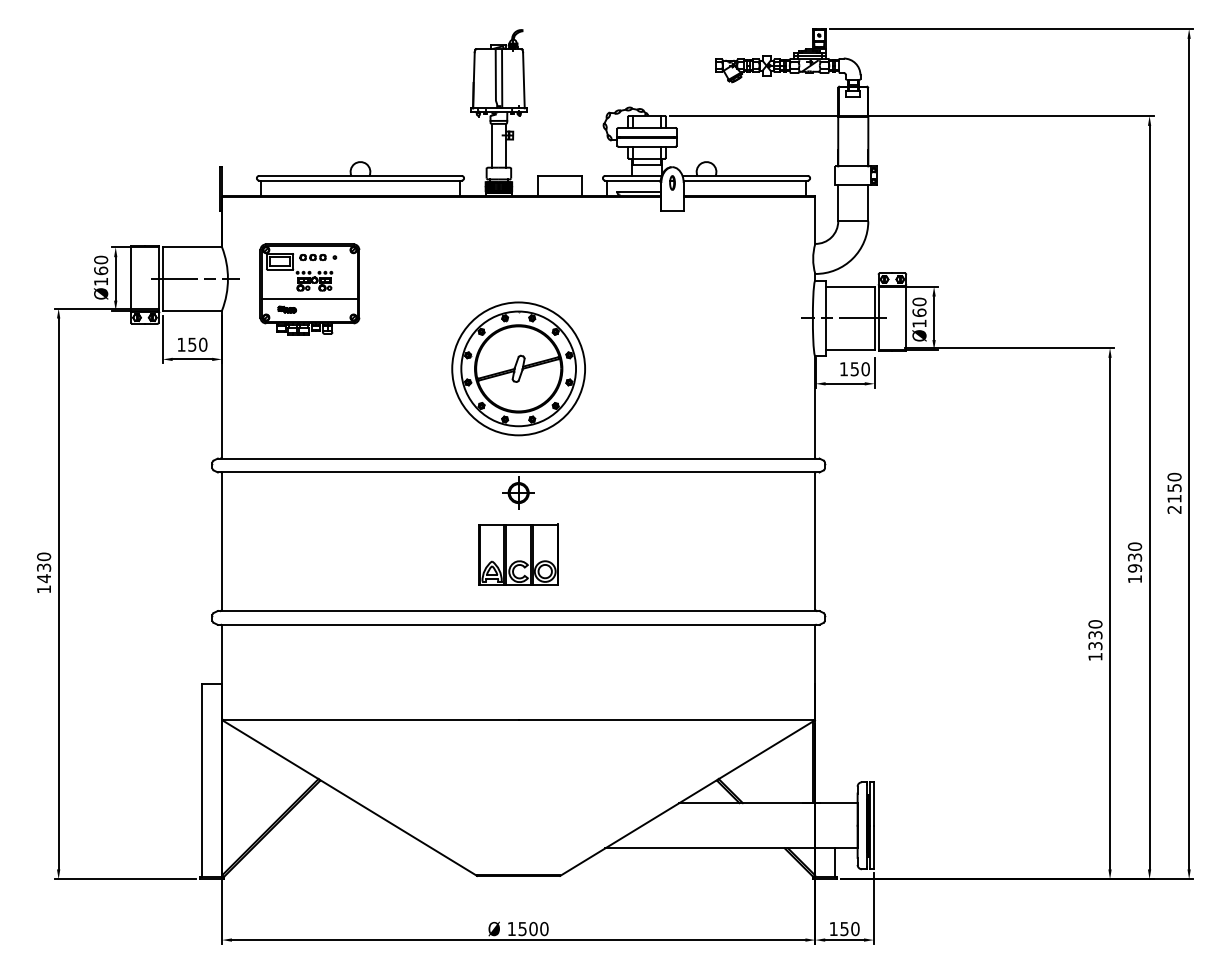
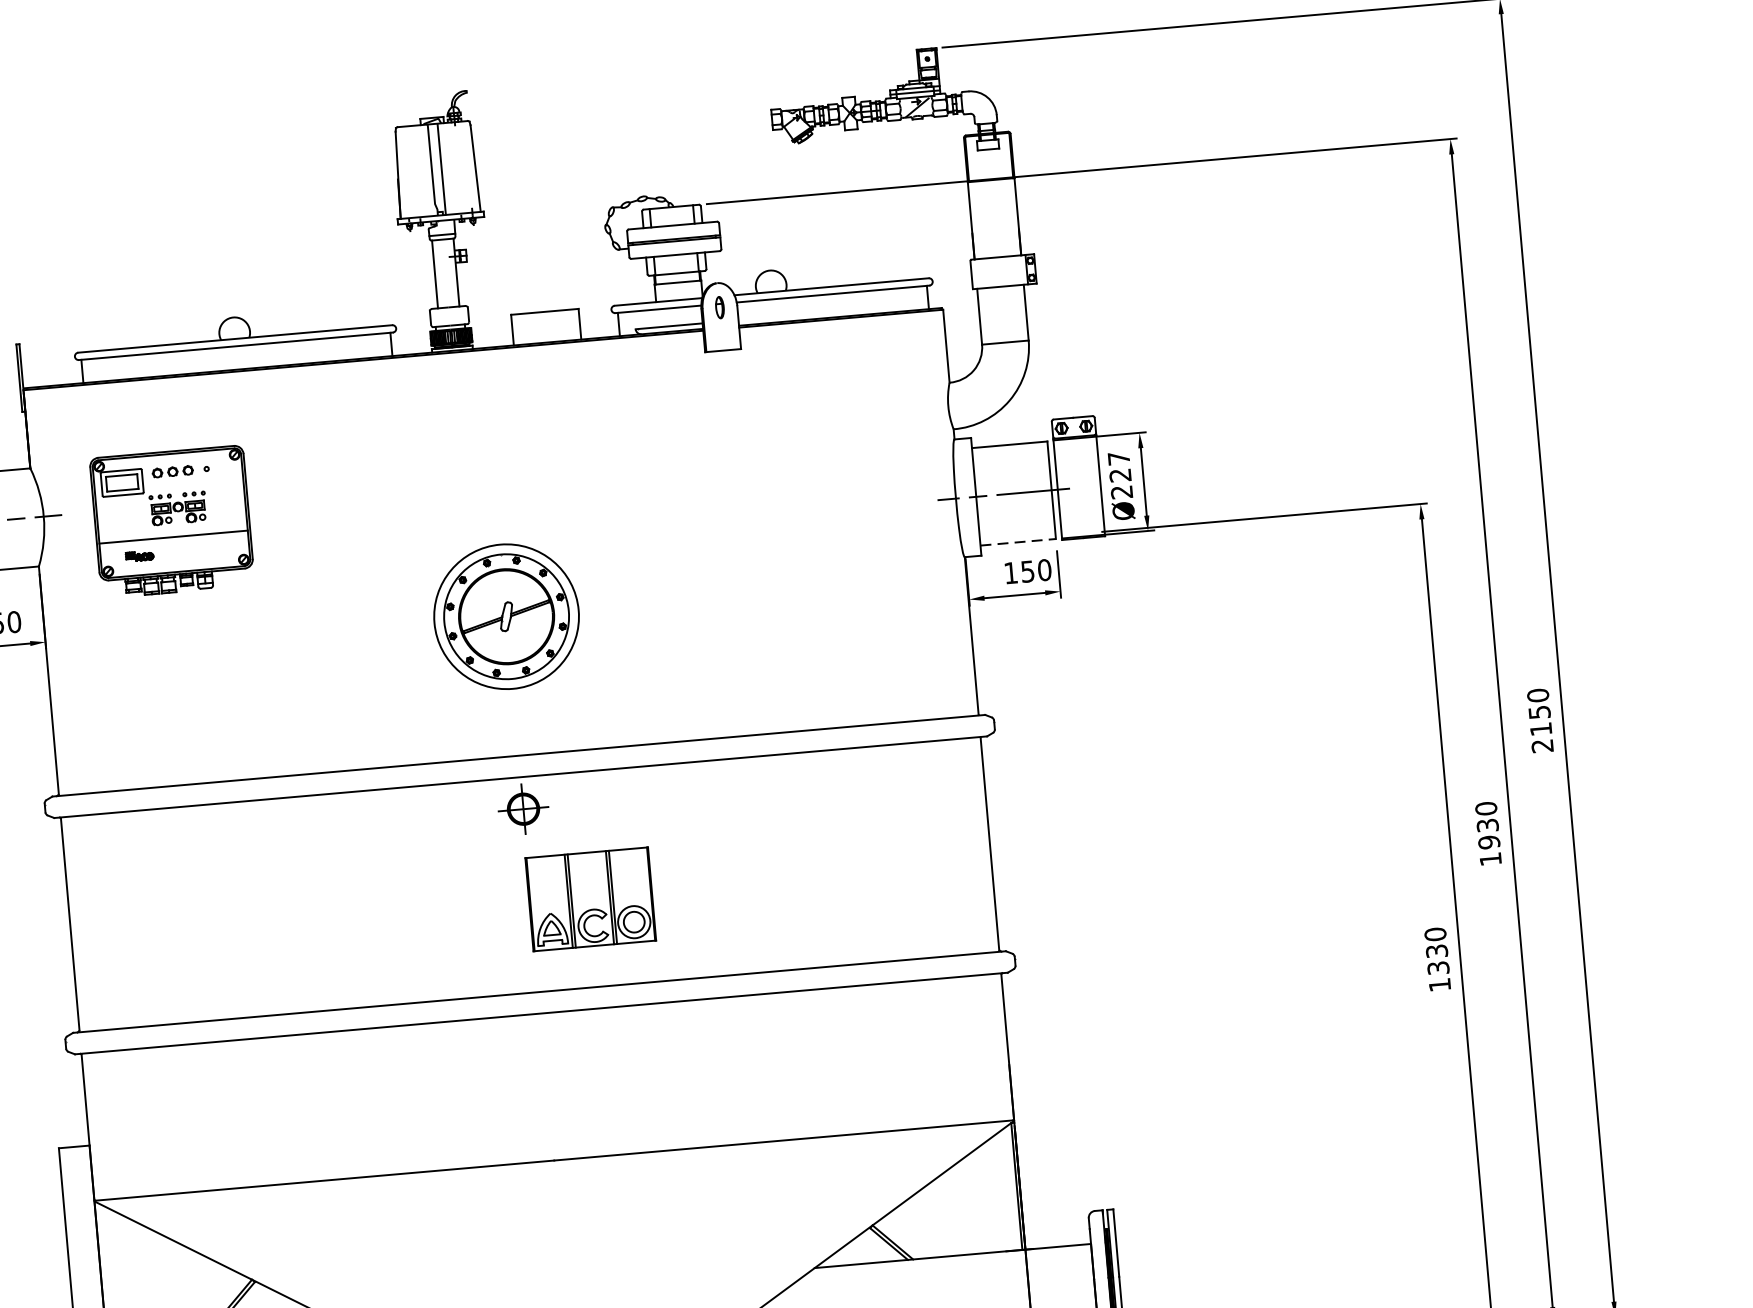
text: (919, 312) -> (1120, 474), Ø160 -> Ø227
line: (850, 349) -> (1018, 541), solid -> dashed
part: (518, 368) -> (506, 616), size x0.7
part: (518, 554) -> (590, 899), moved

